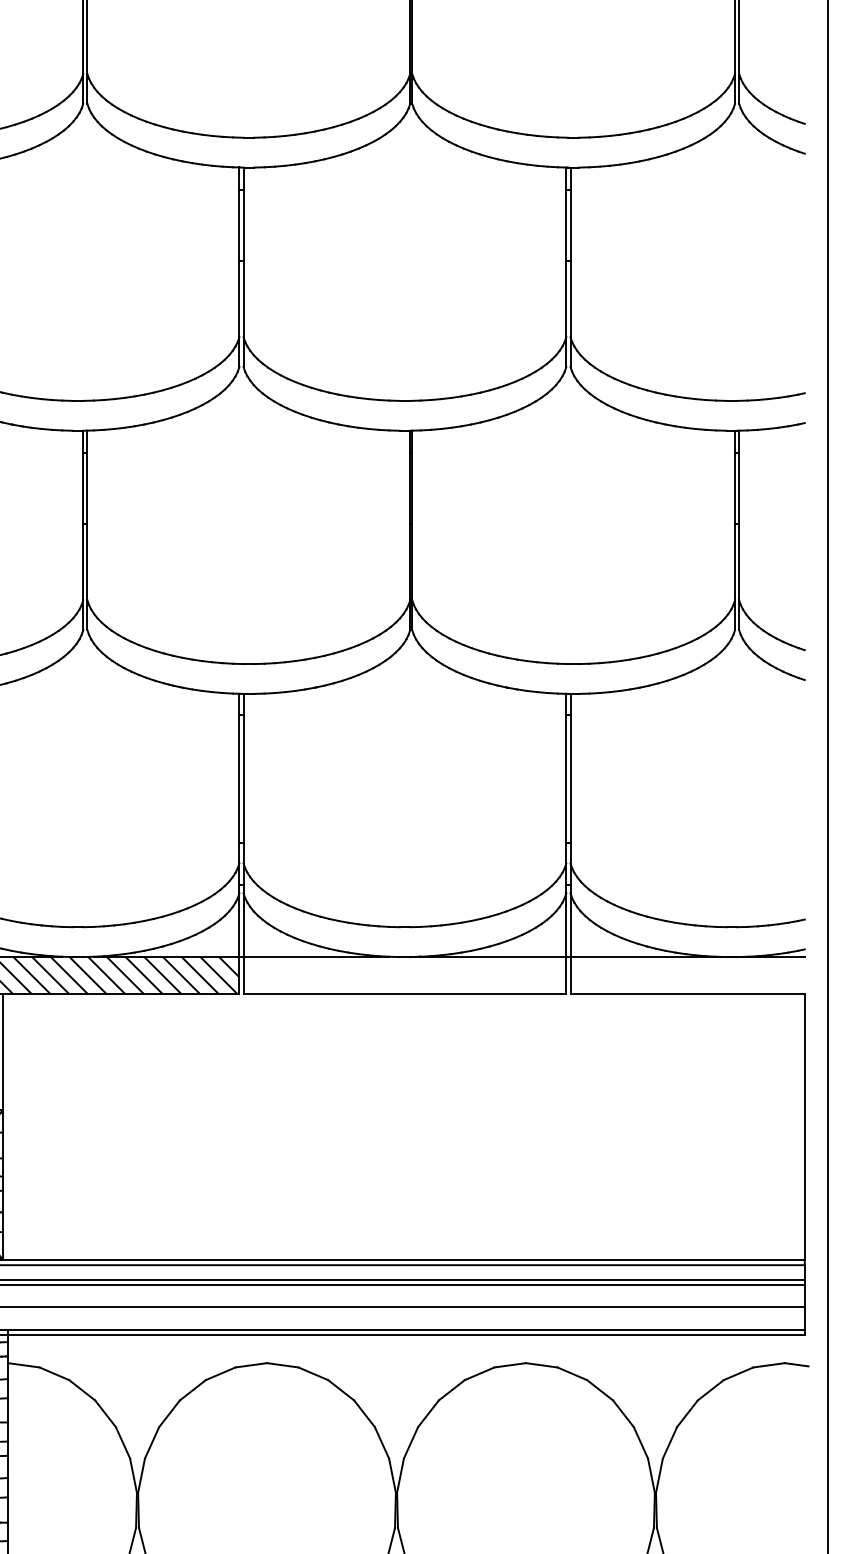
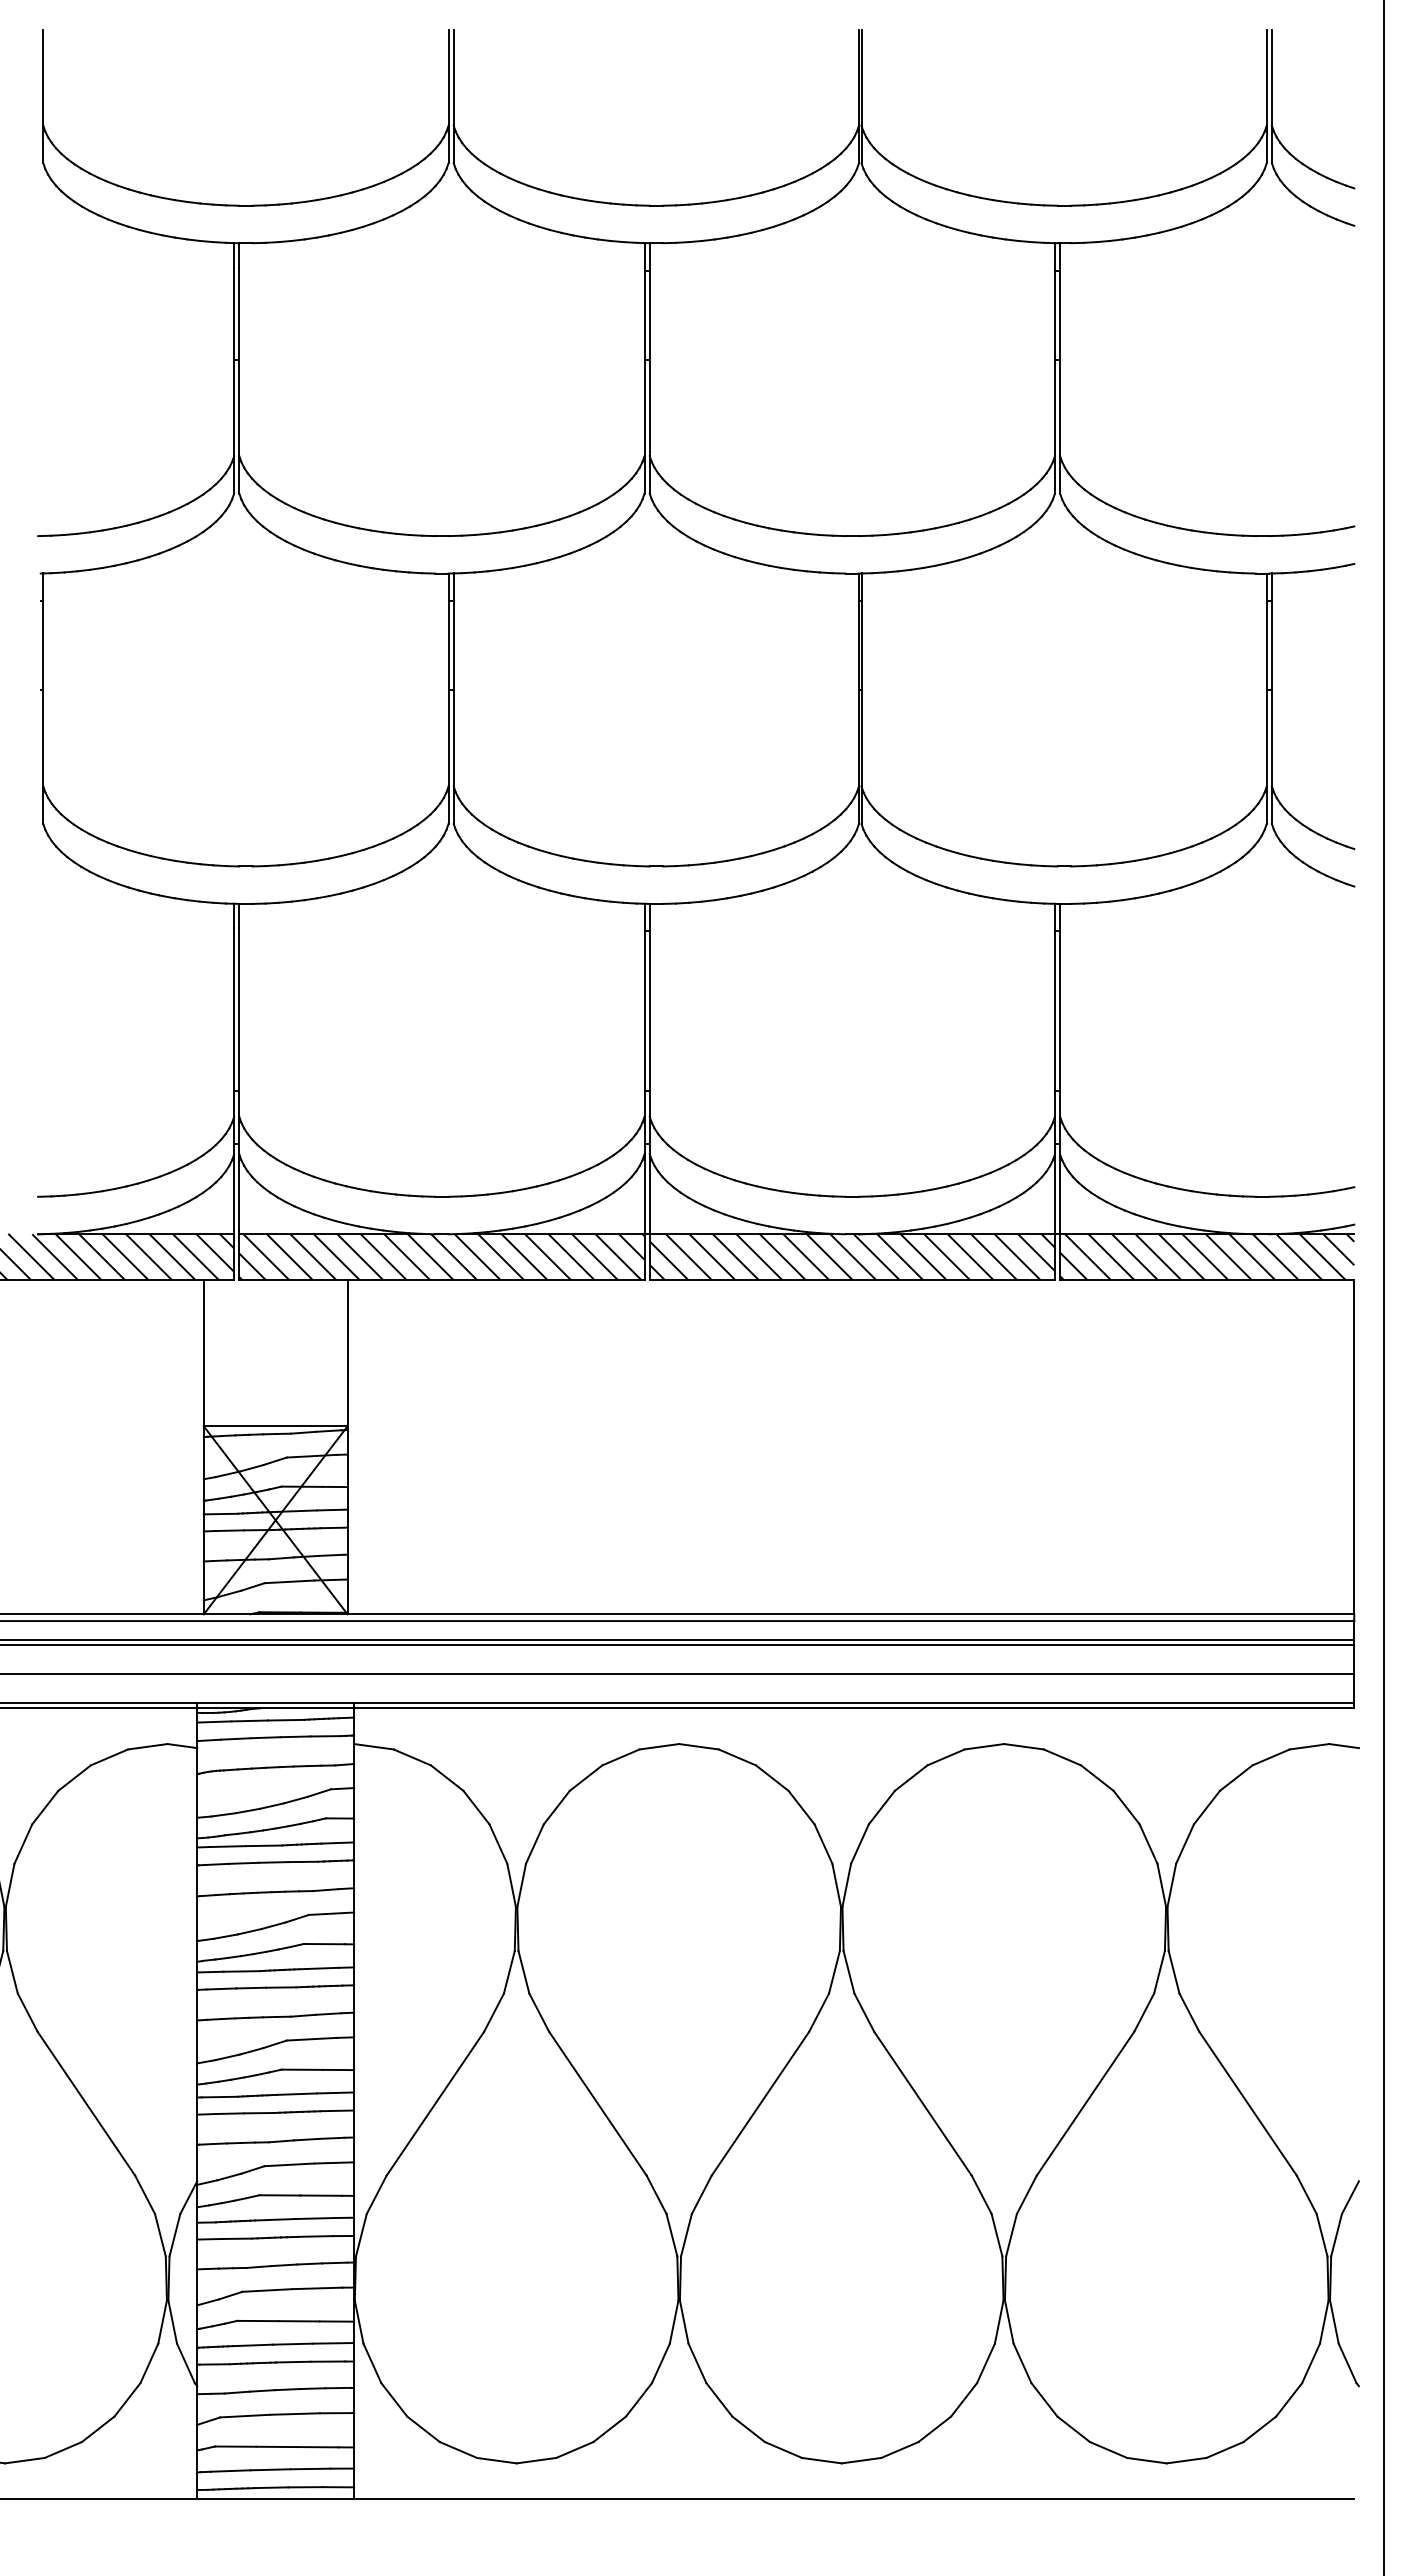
hatch: (404, 974) -> (851, 1256), added
hatch: (687, 974) -> (1207, 1256), added

